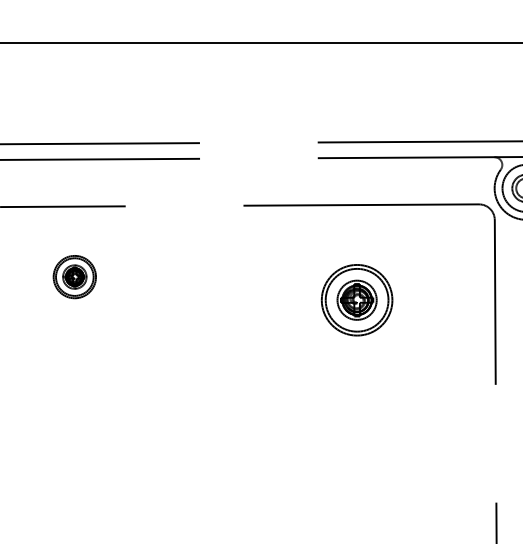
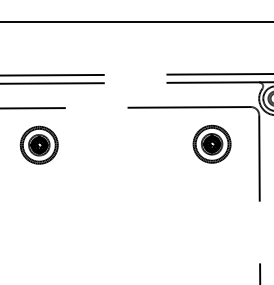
part: (73, 275) -> (38, 144), size x1.67
part: (355, 298) -> (211, 143), moved

